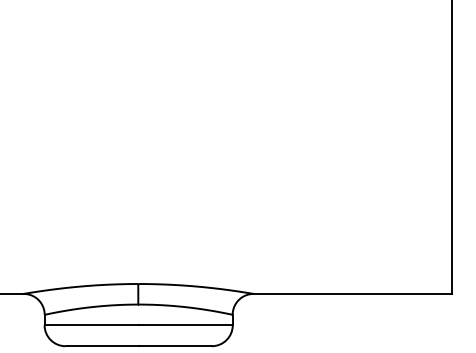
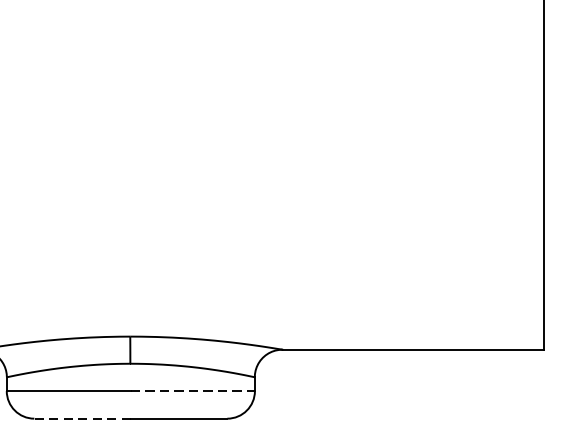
line: (186, 325) -> (193, 391), solid -> dashed
line: (102, 346) -> (83, 419), solid -> dashed

